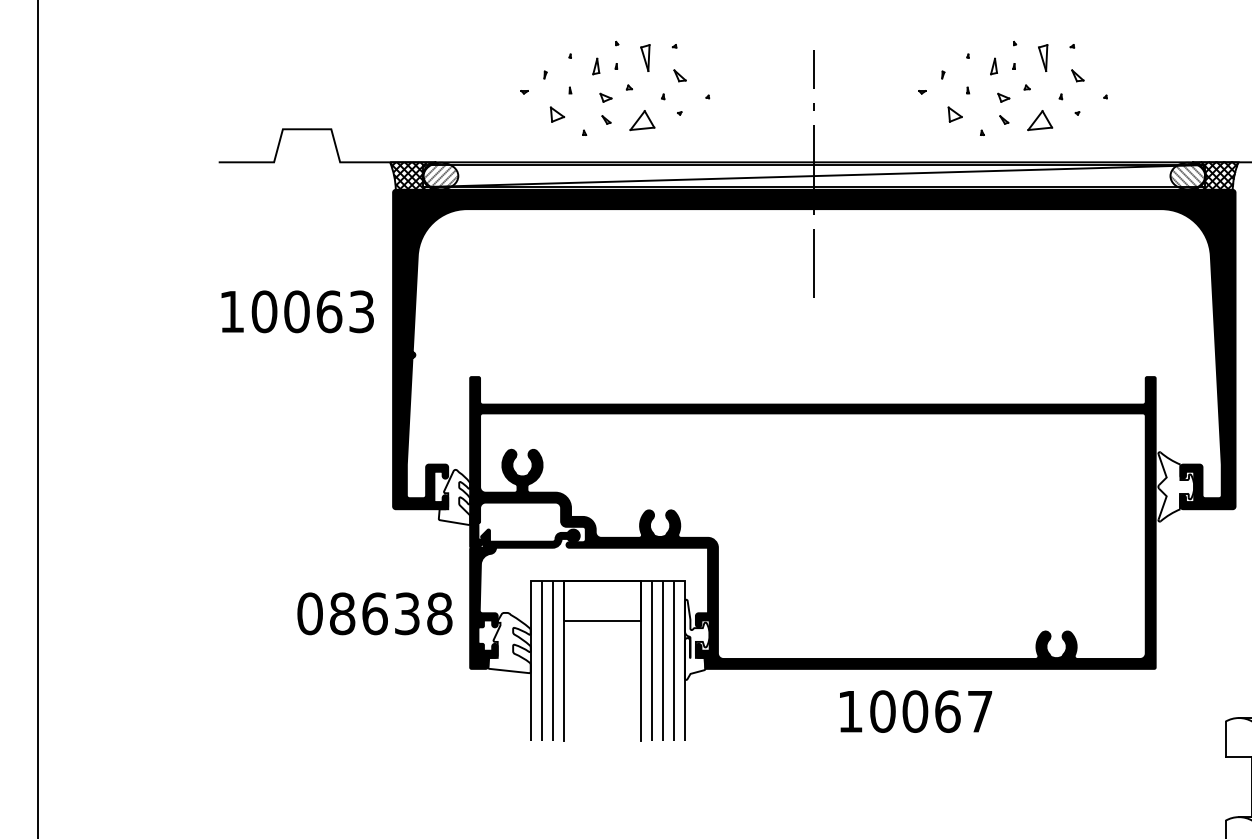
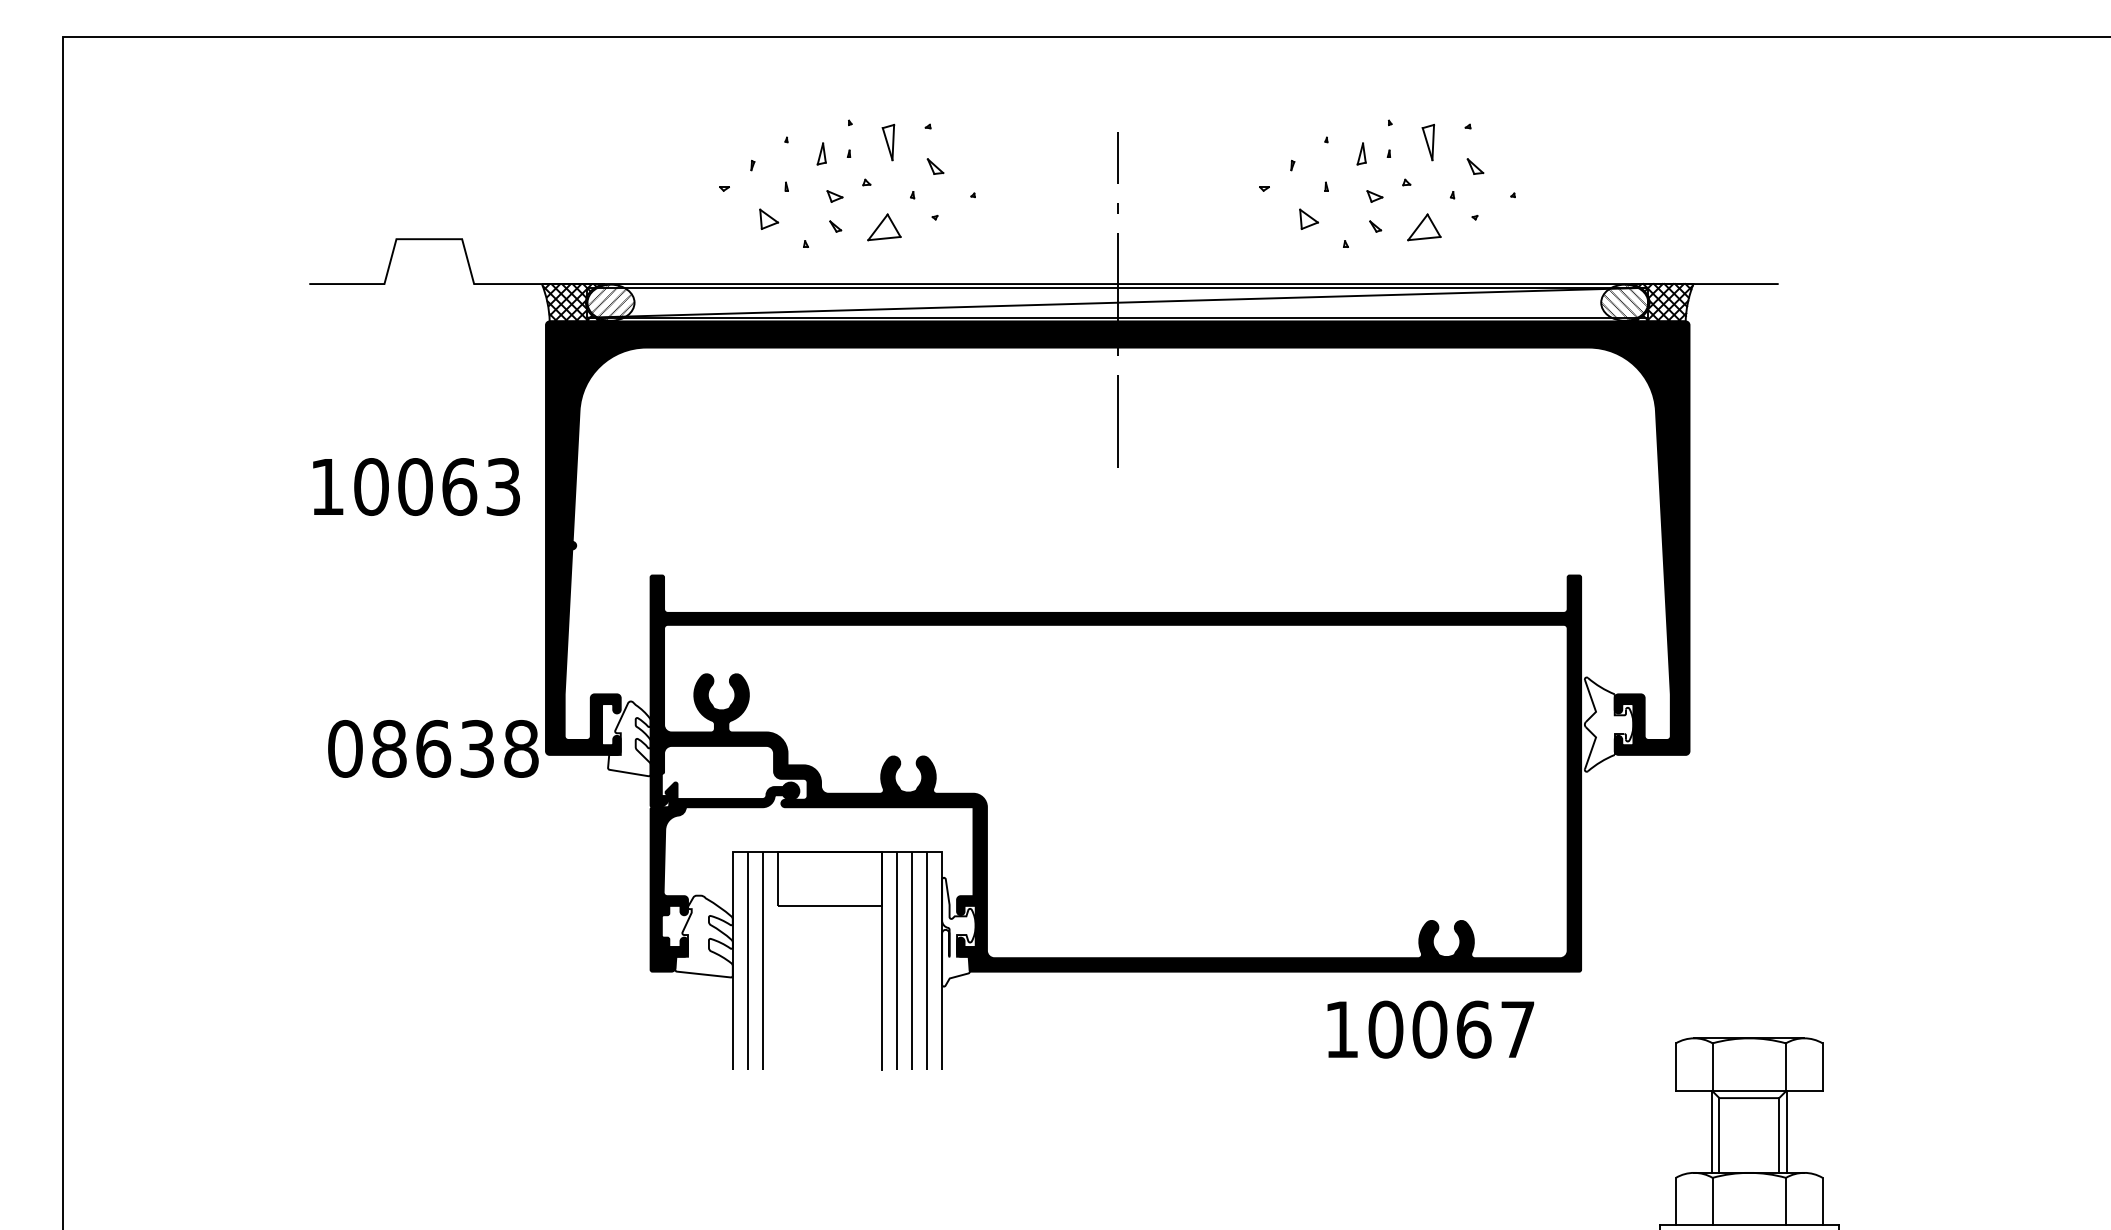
text: (375, 613) -> (433, 748), moved
line: (563, 660) -> (777, 960), removed
text: (915, 711) -> (1430, 1029), moved

